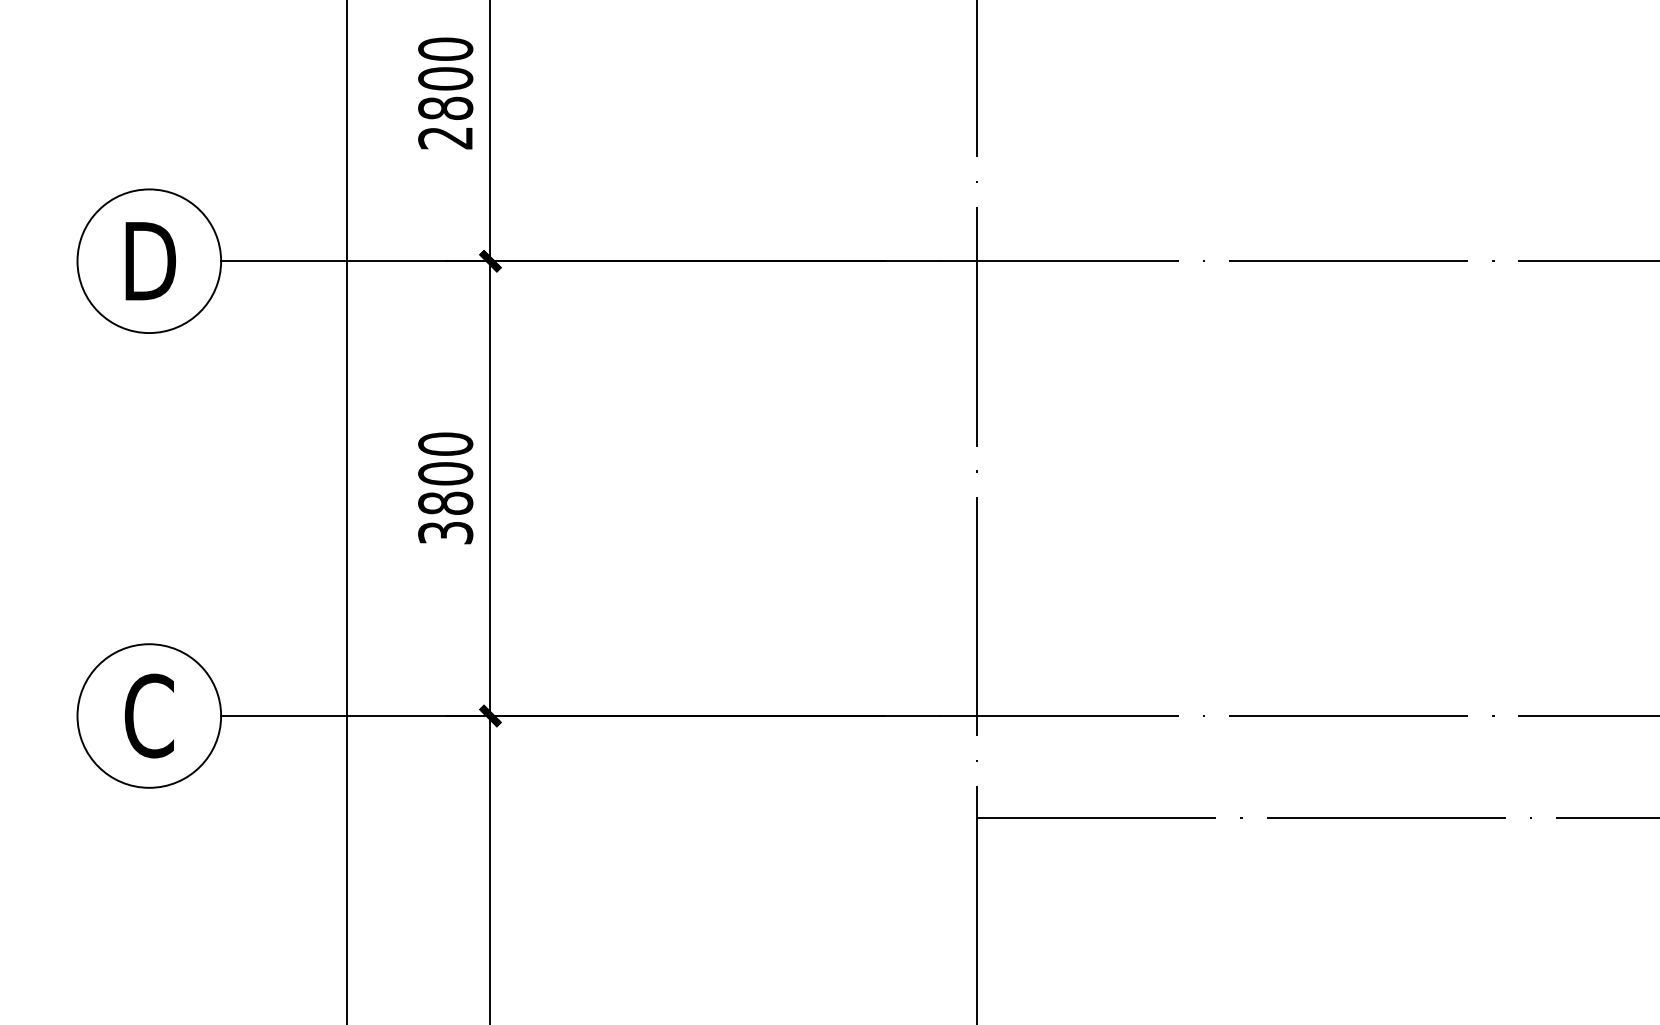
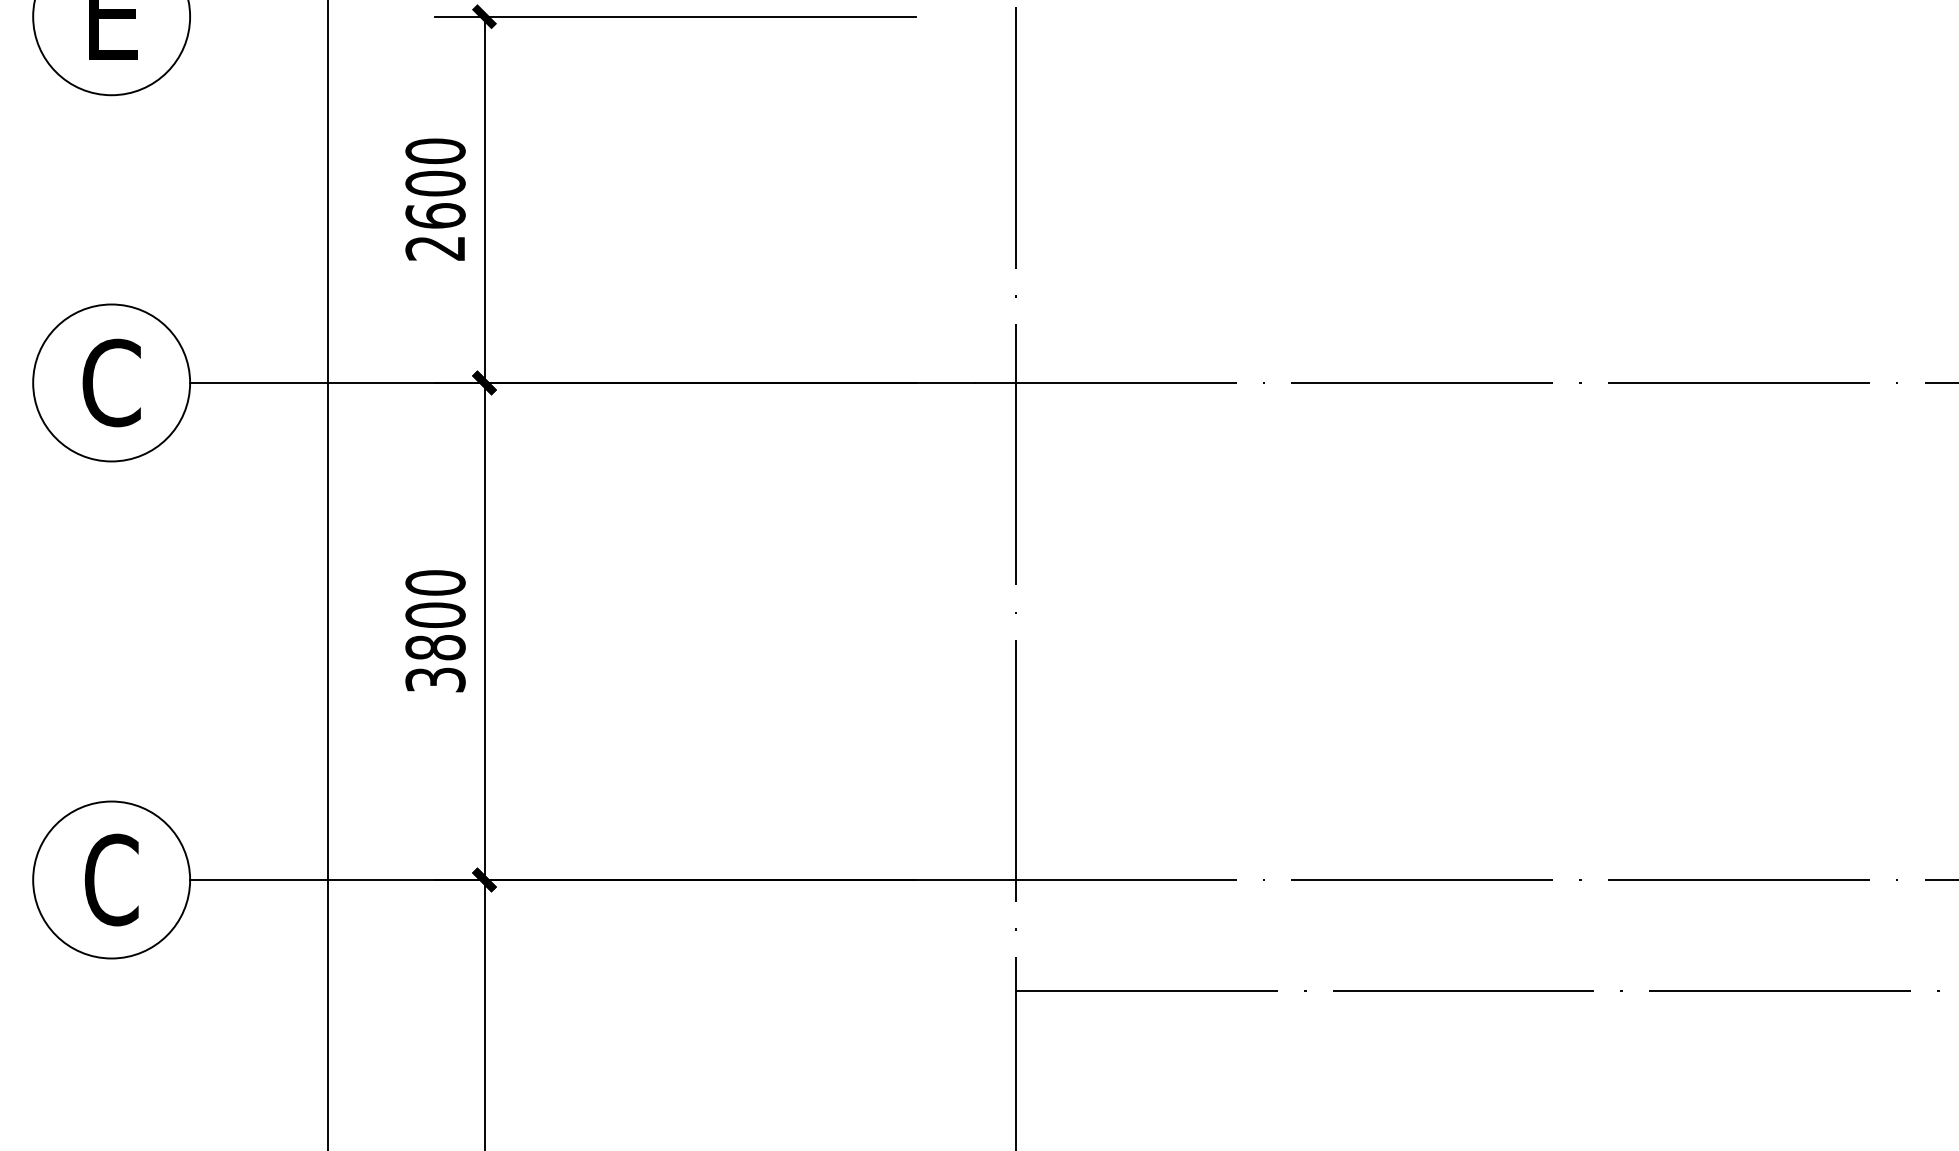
text: (445, 107) -> (435, 215), 2800 -> 2600
text: (149, 260) -> (111, 382), D -> C

